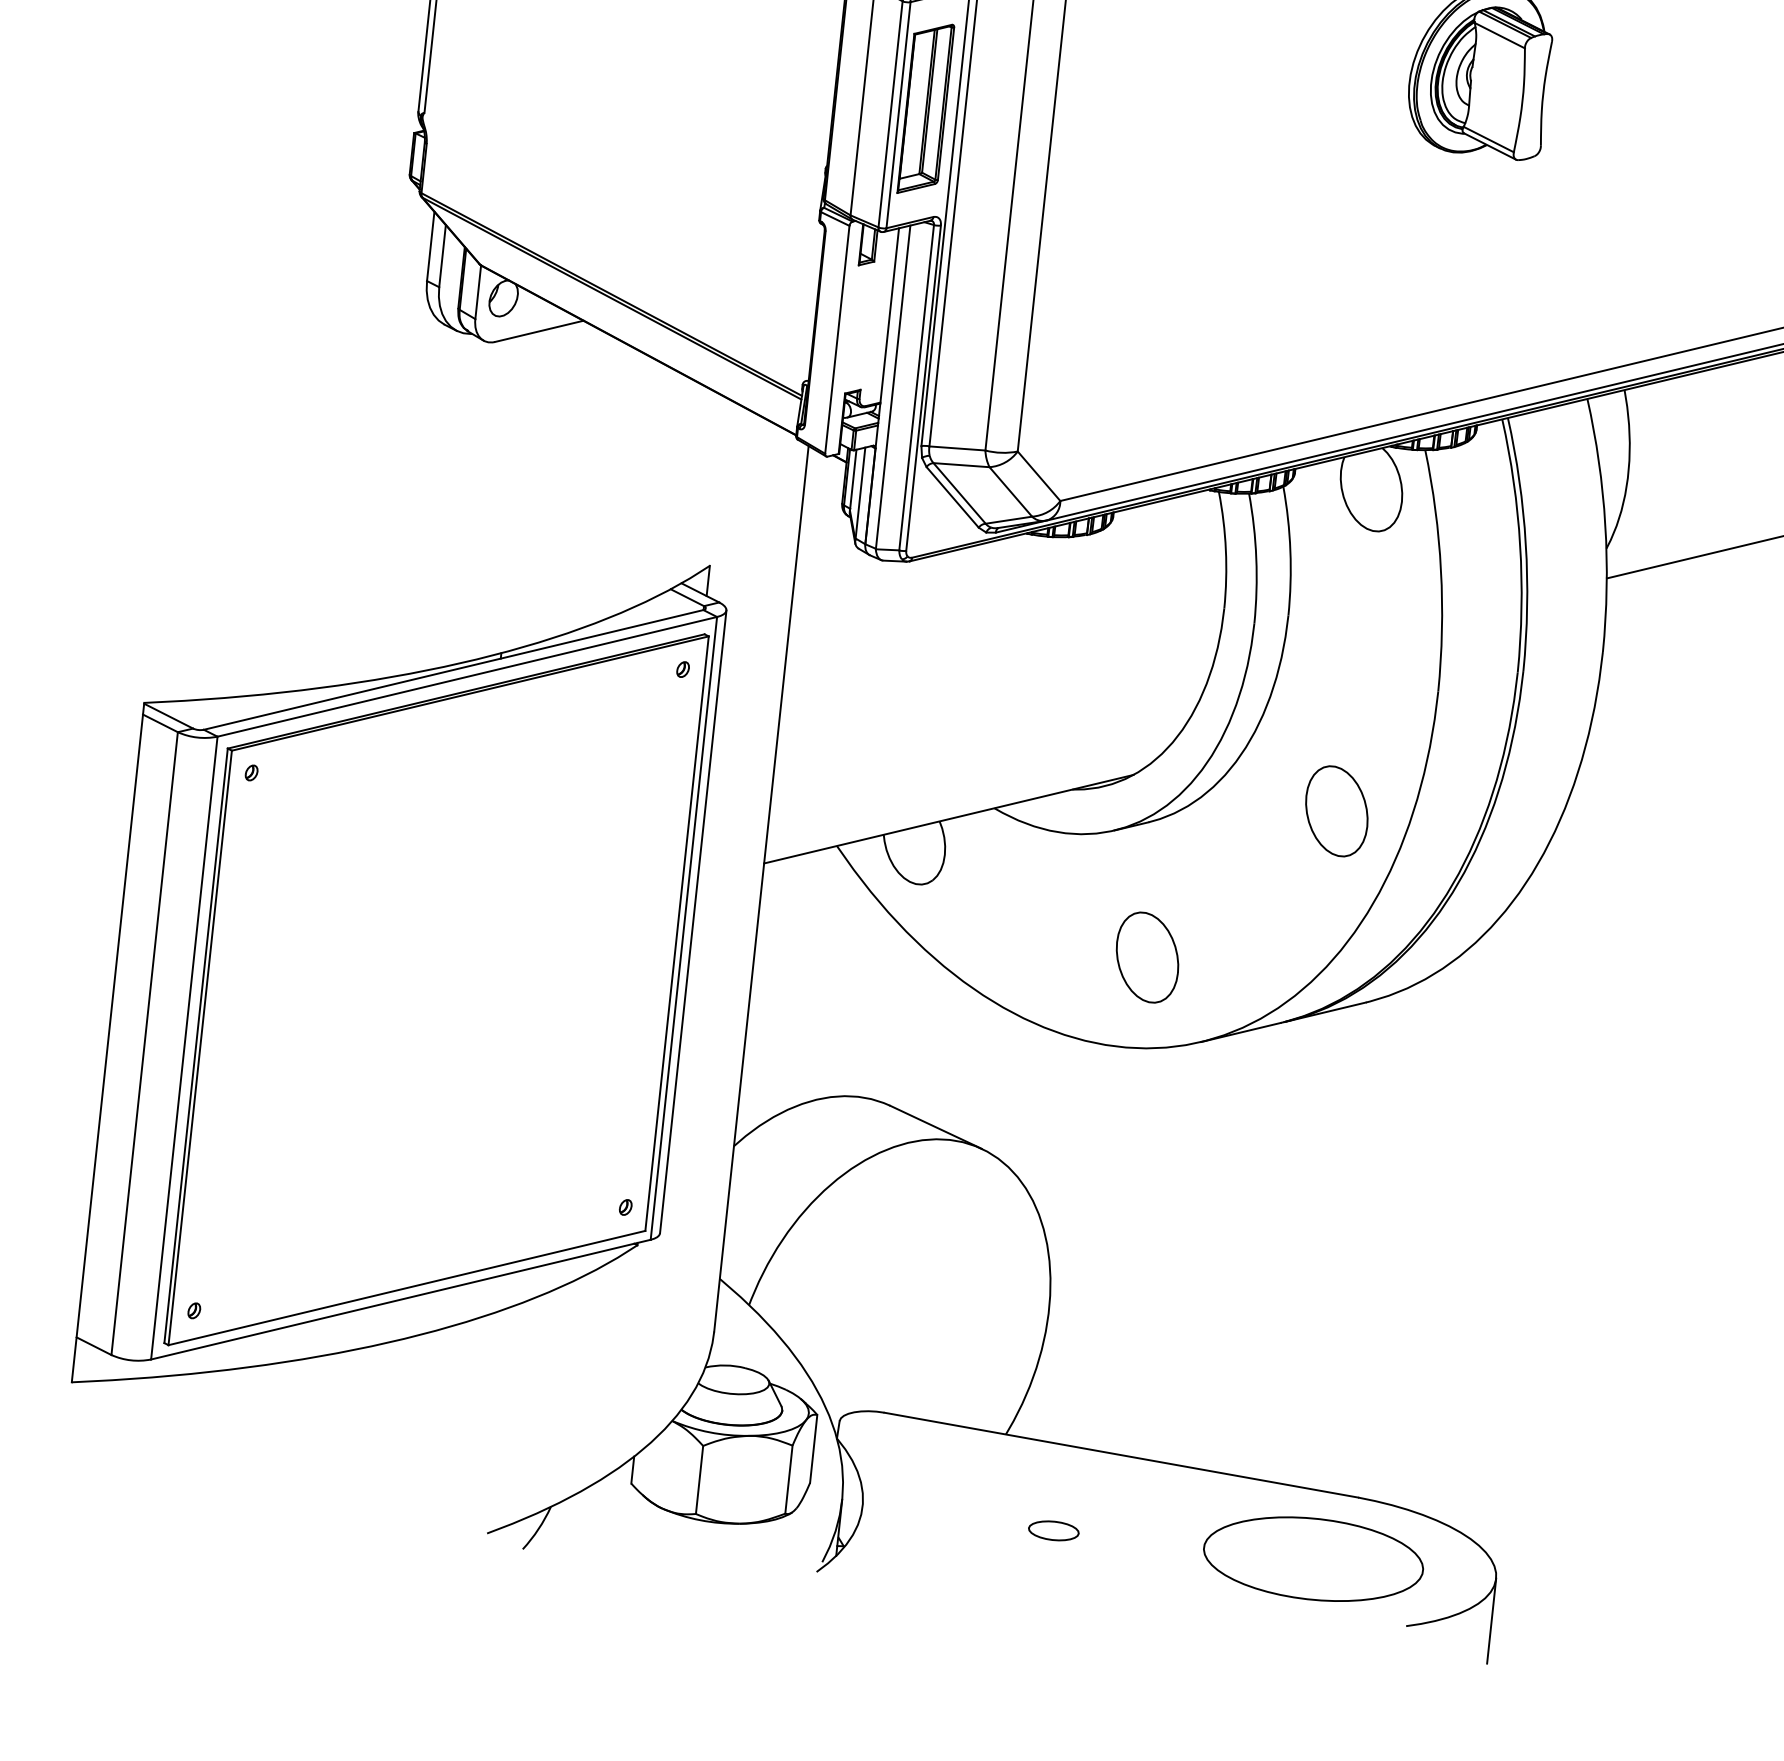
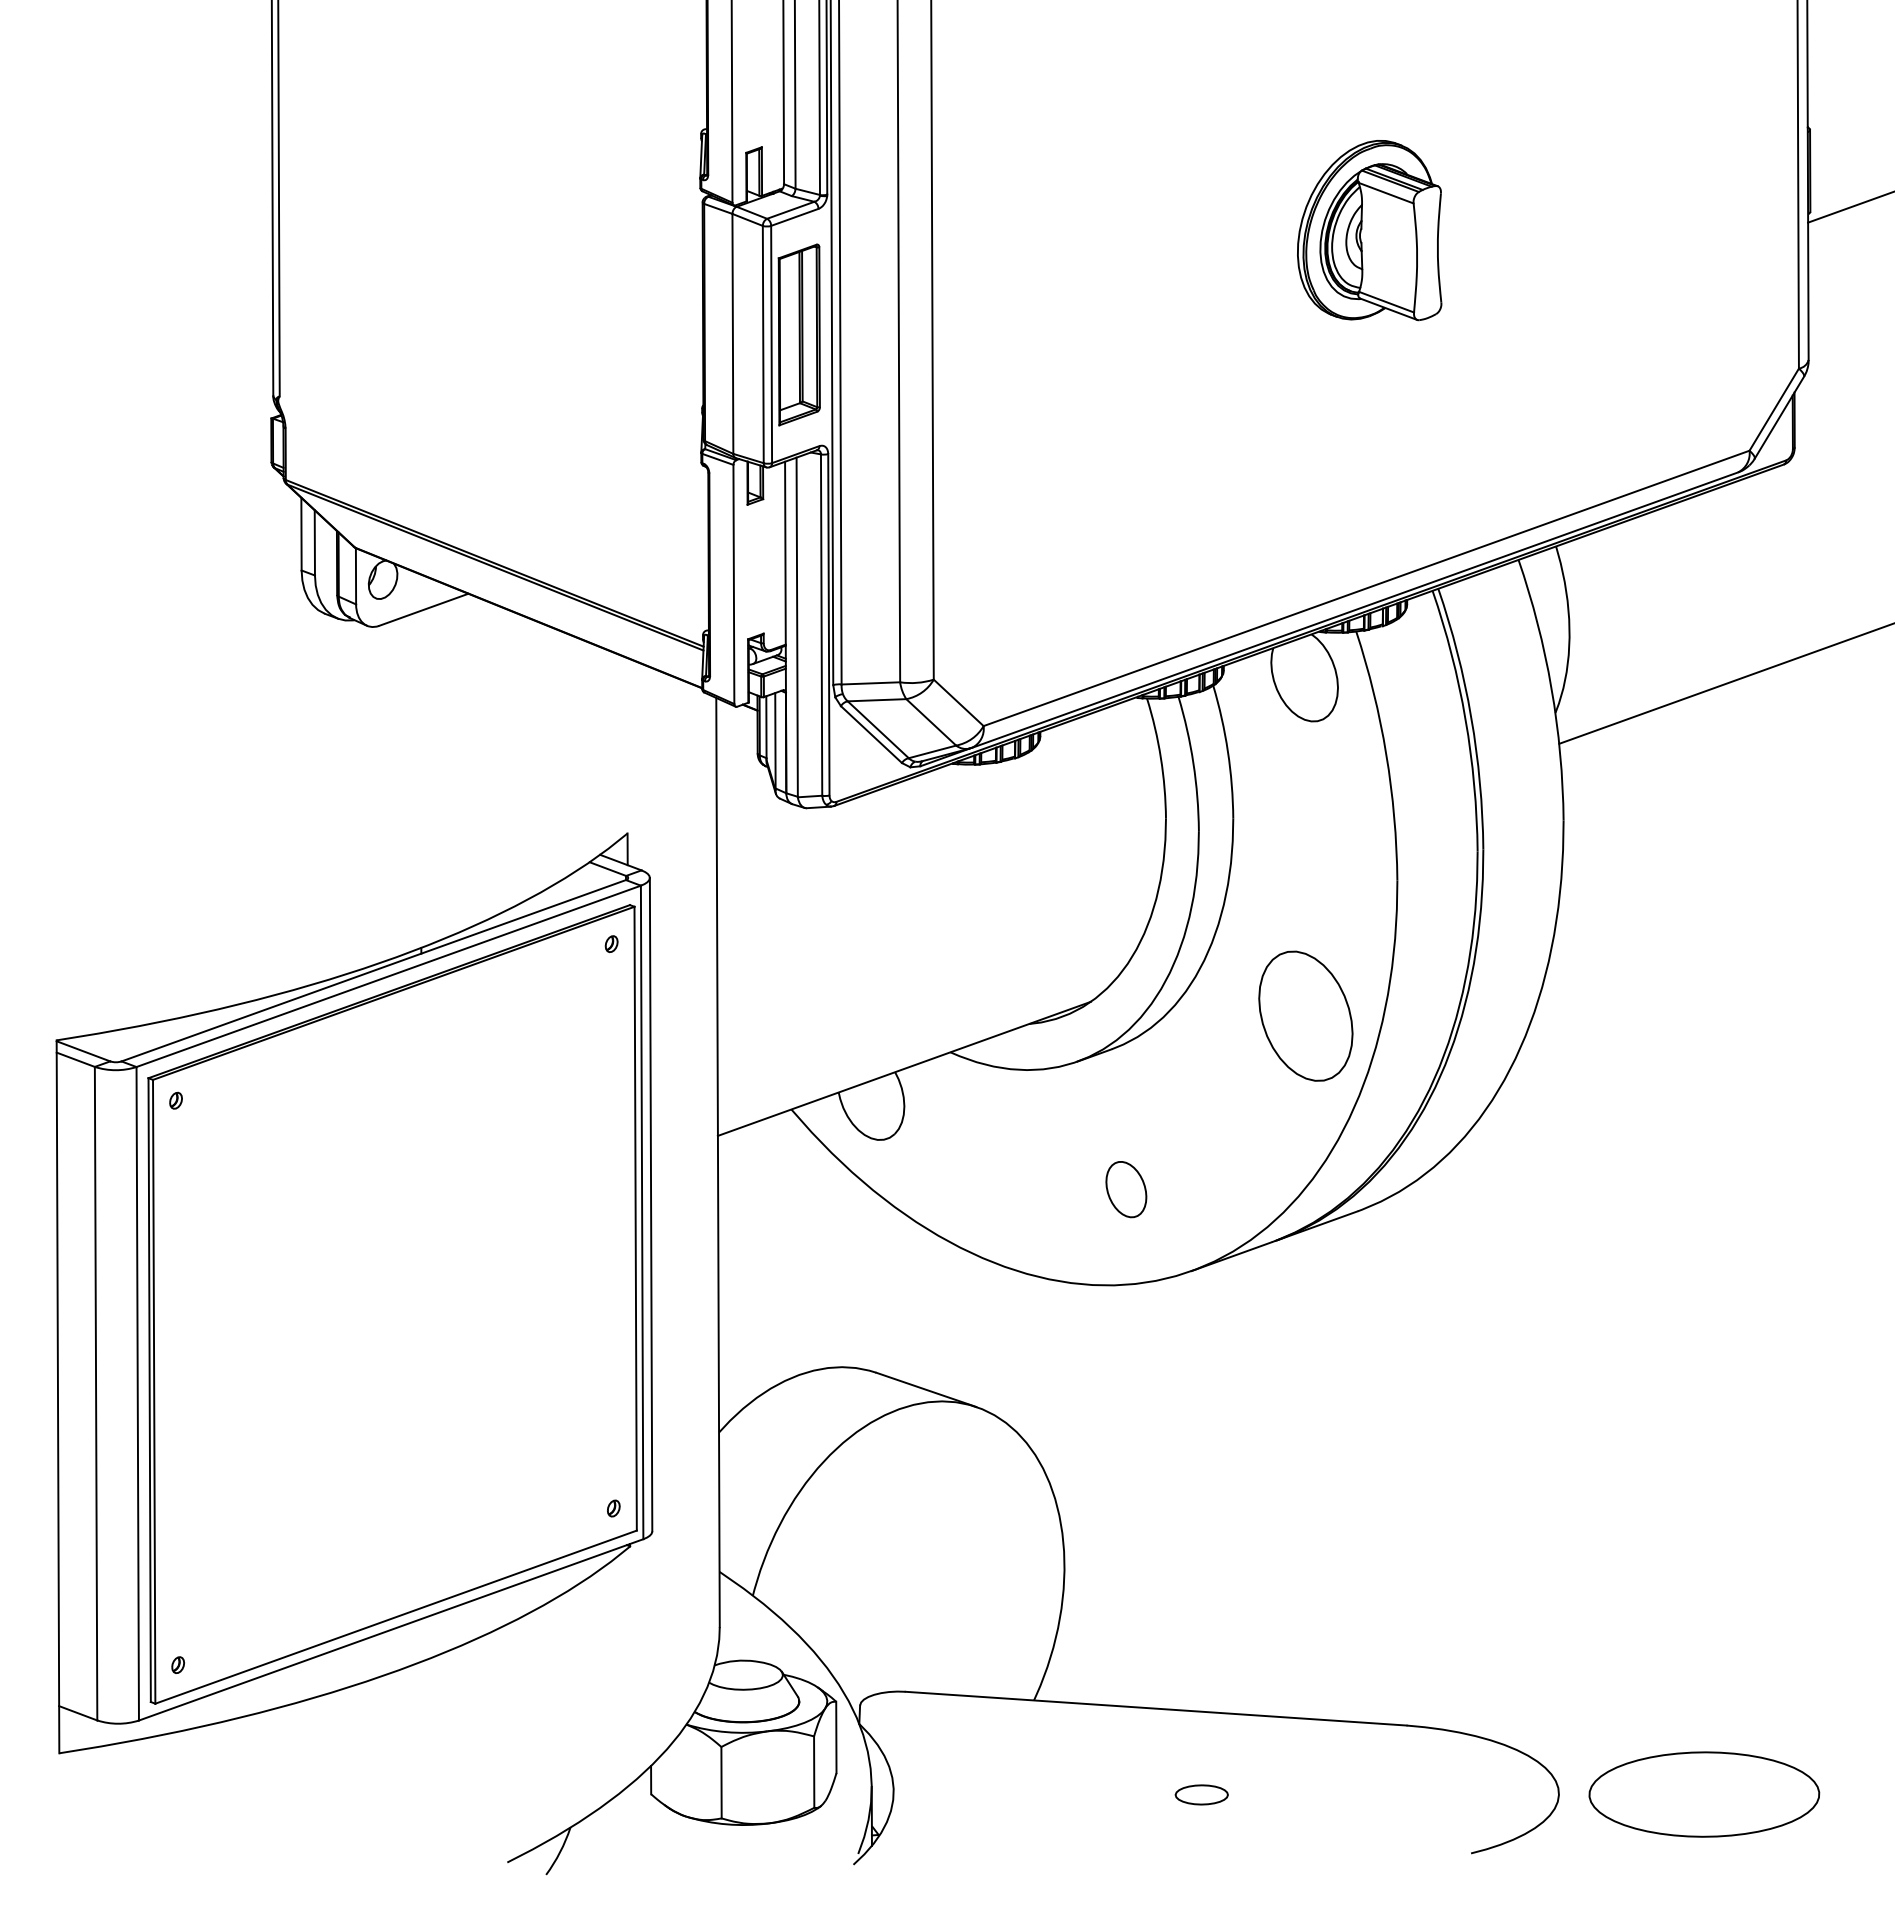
part: (1336, 811) -> (1305, 1016), size x1.4
part: (1147, 957) -> (1126, 1189), size x0.6
part: (1053, 1530) -> (1201, 1794), moved
part: (1313, 1559) -> (1704, 1794), moved
line: (1492, 1620) -> (1559, 1837), removed

